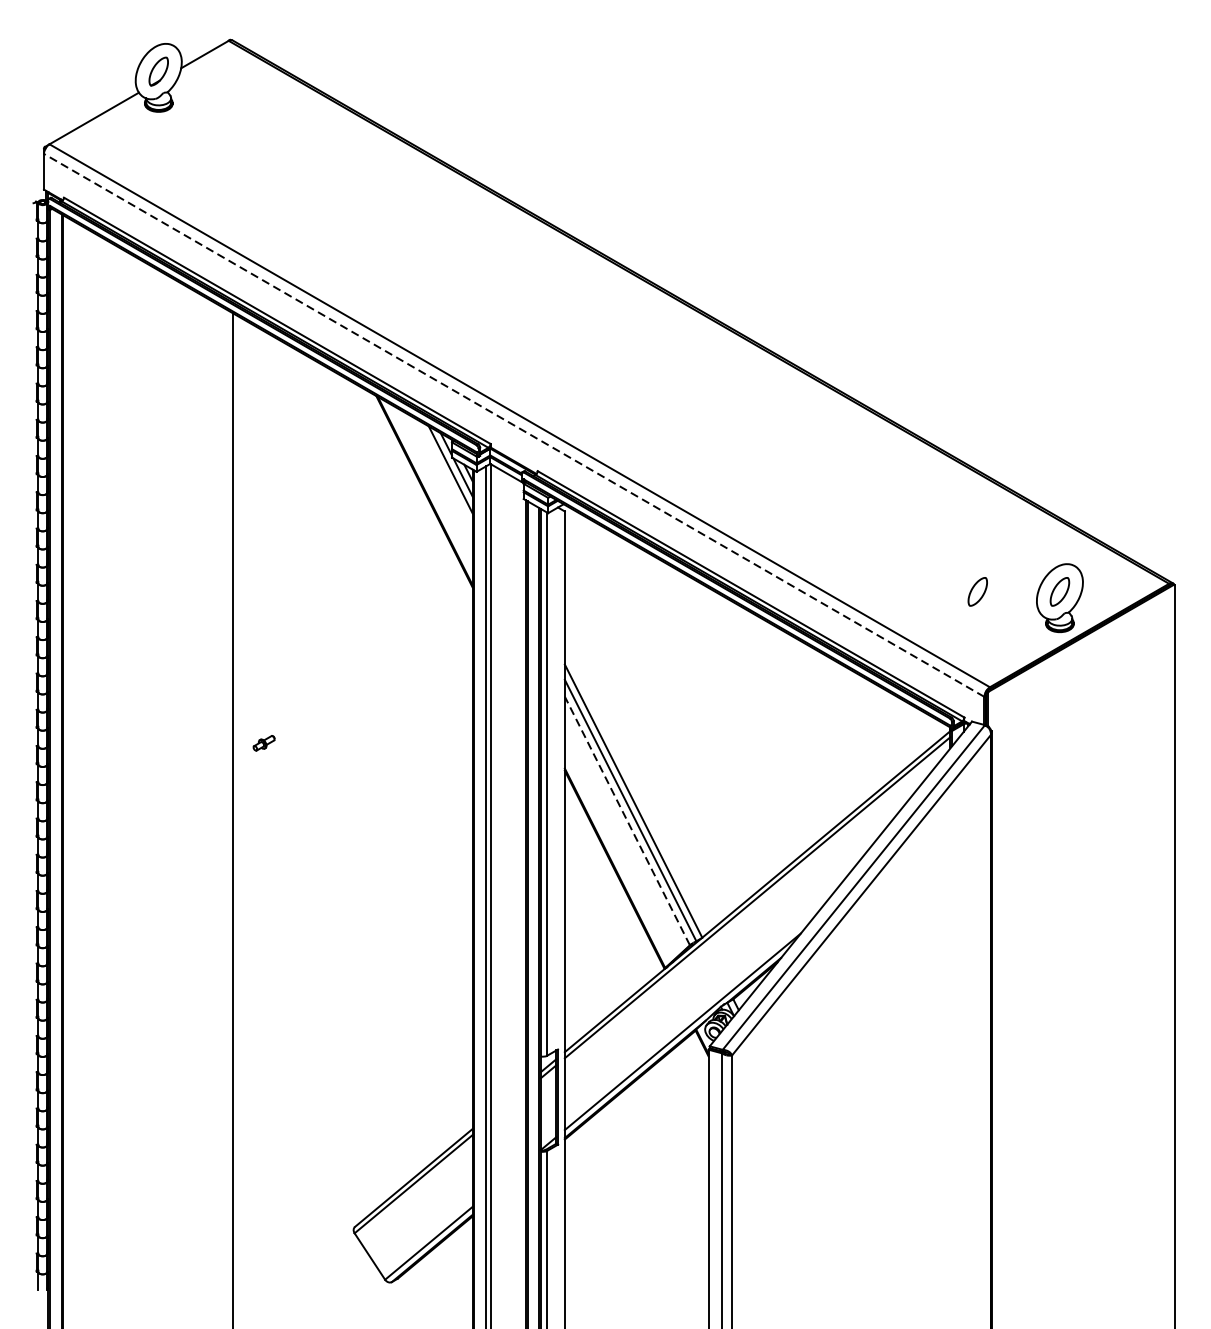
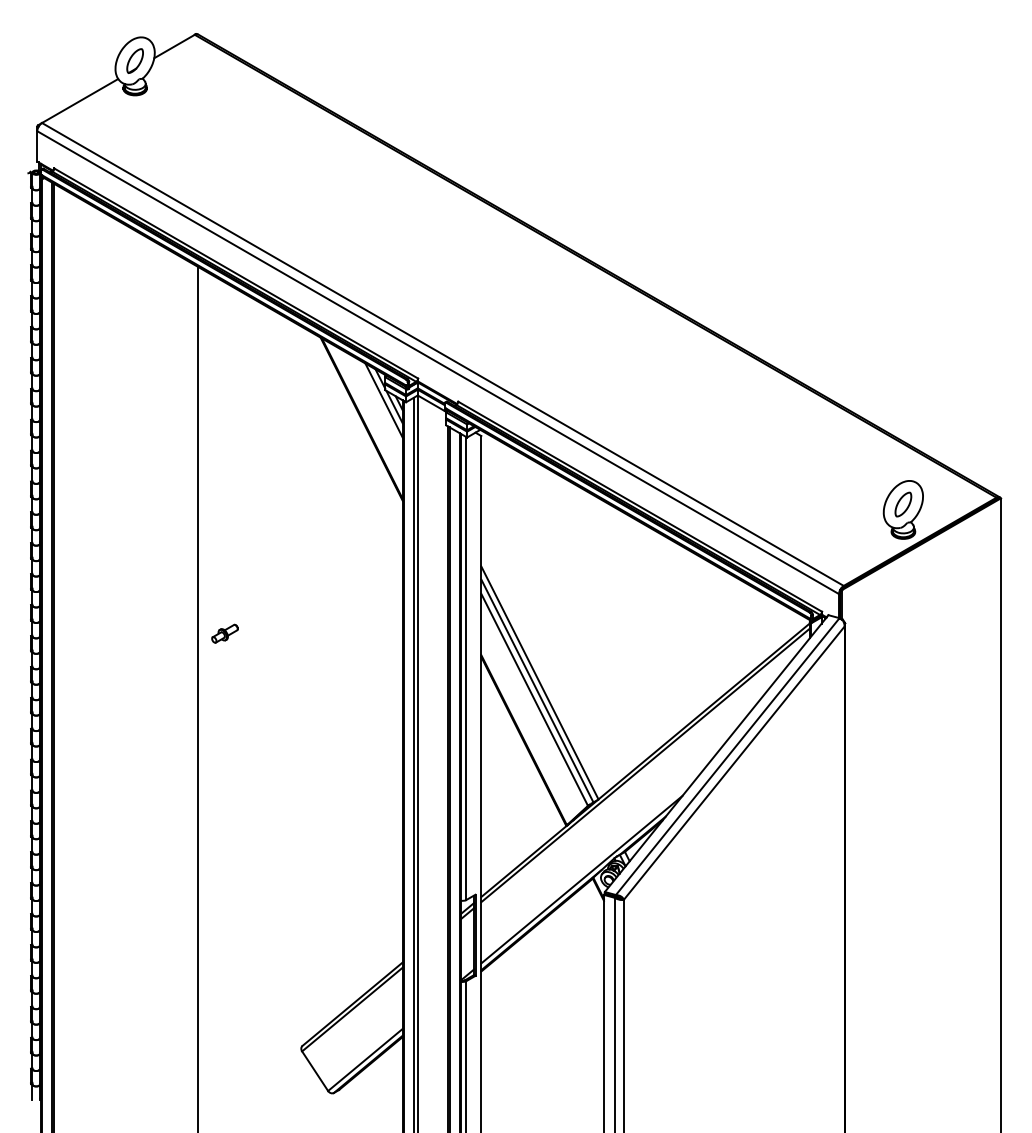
line: (514, 425) -> (438, 362), dashed -> solid
part: (977, 591) -> (833, 504), removed
part: (263, 743) -> (224, 633), size x1.43
line: (627, 820) -> (534, 699), dashed -> solid

